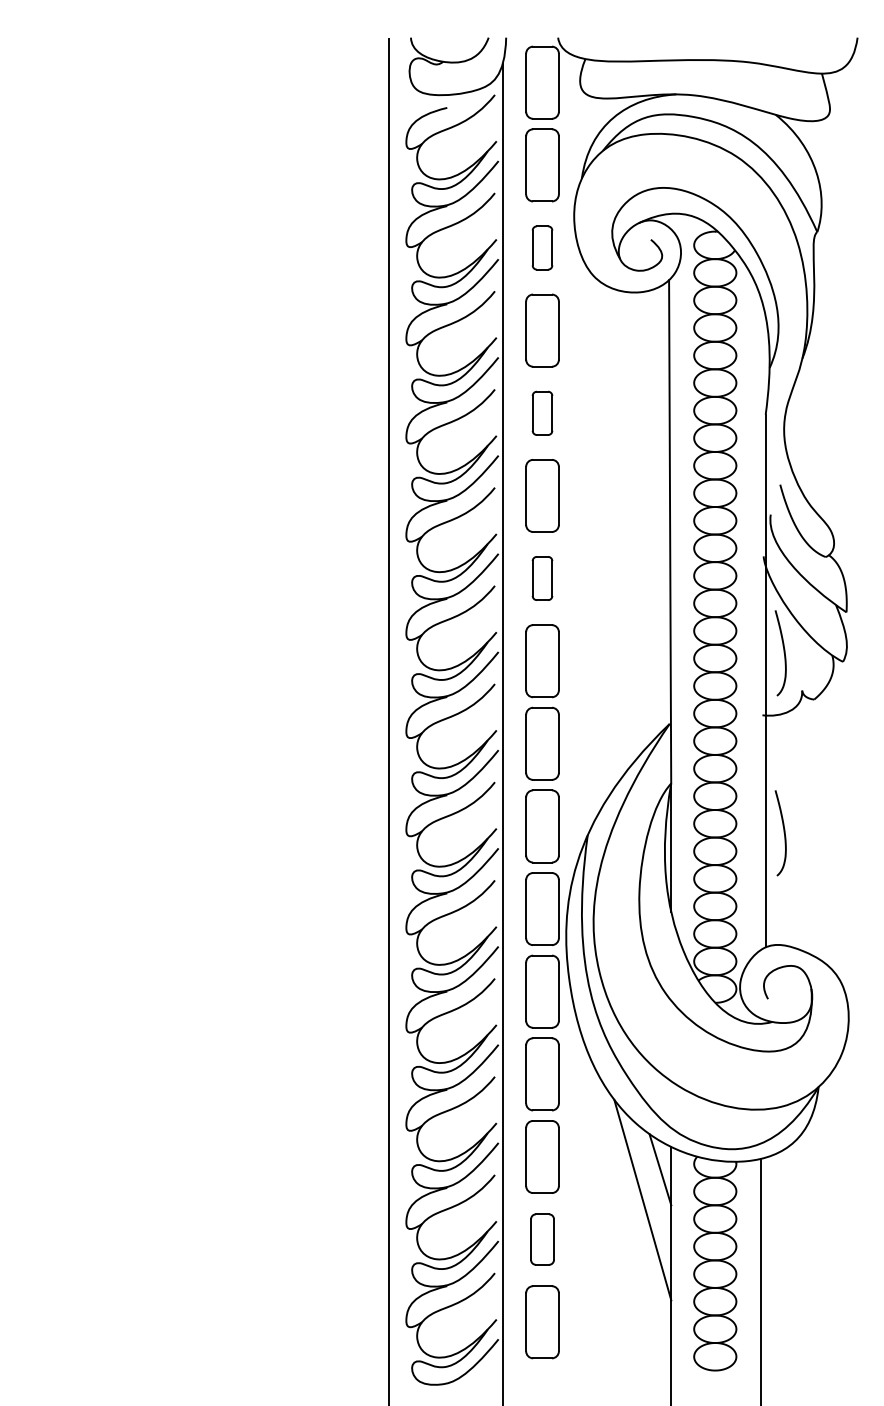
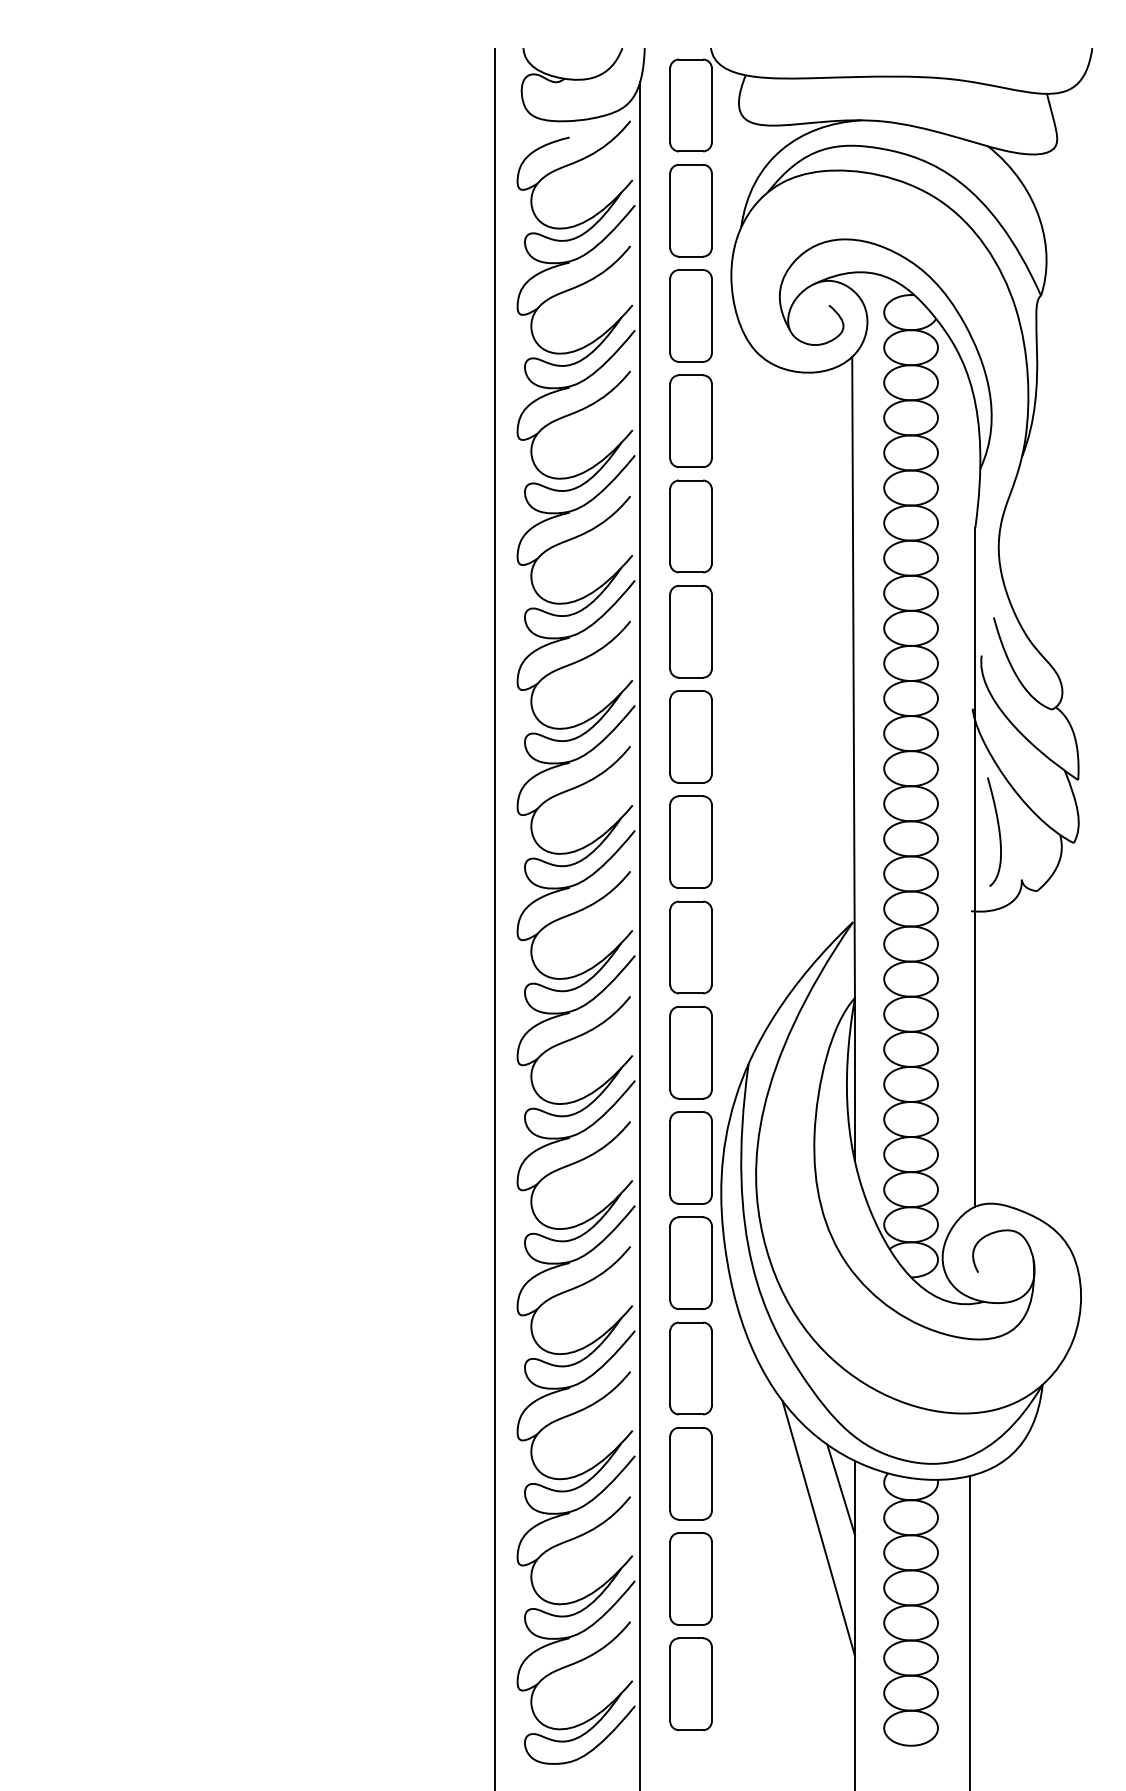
part: (542, 247) -> (691, 315), size x1.67
part: (542, 413) -> (691, 526), size x1.67
part: (542, 578) -> (691, 736), size x1.67
curve: (783, 833) -> (997, 1061), removed
part: (542, 1239) -> (691, 1578), size x1.43

